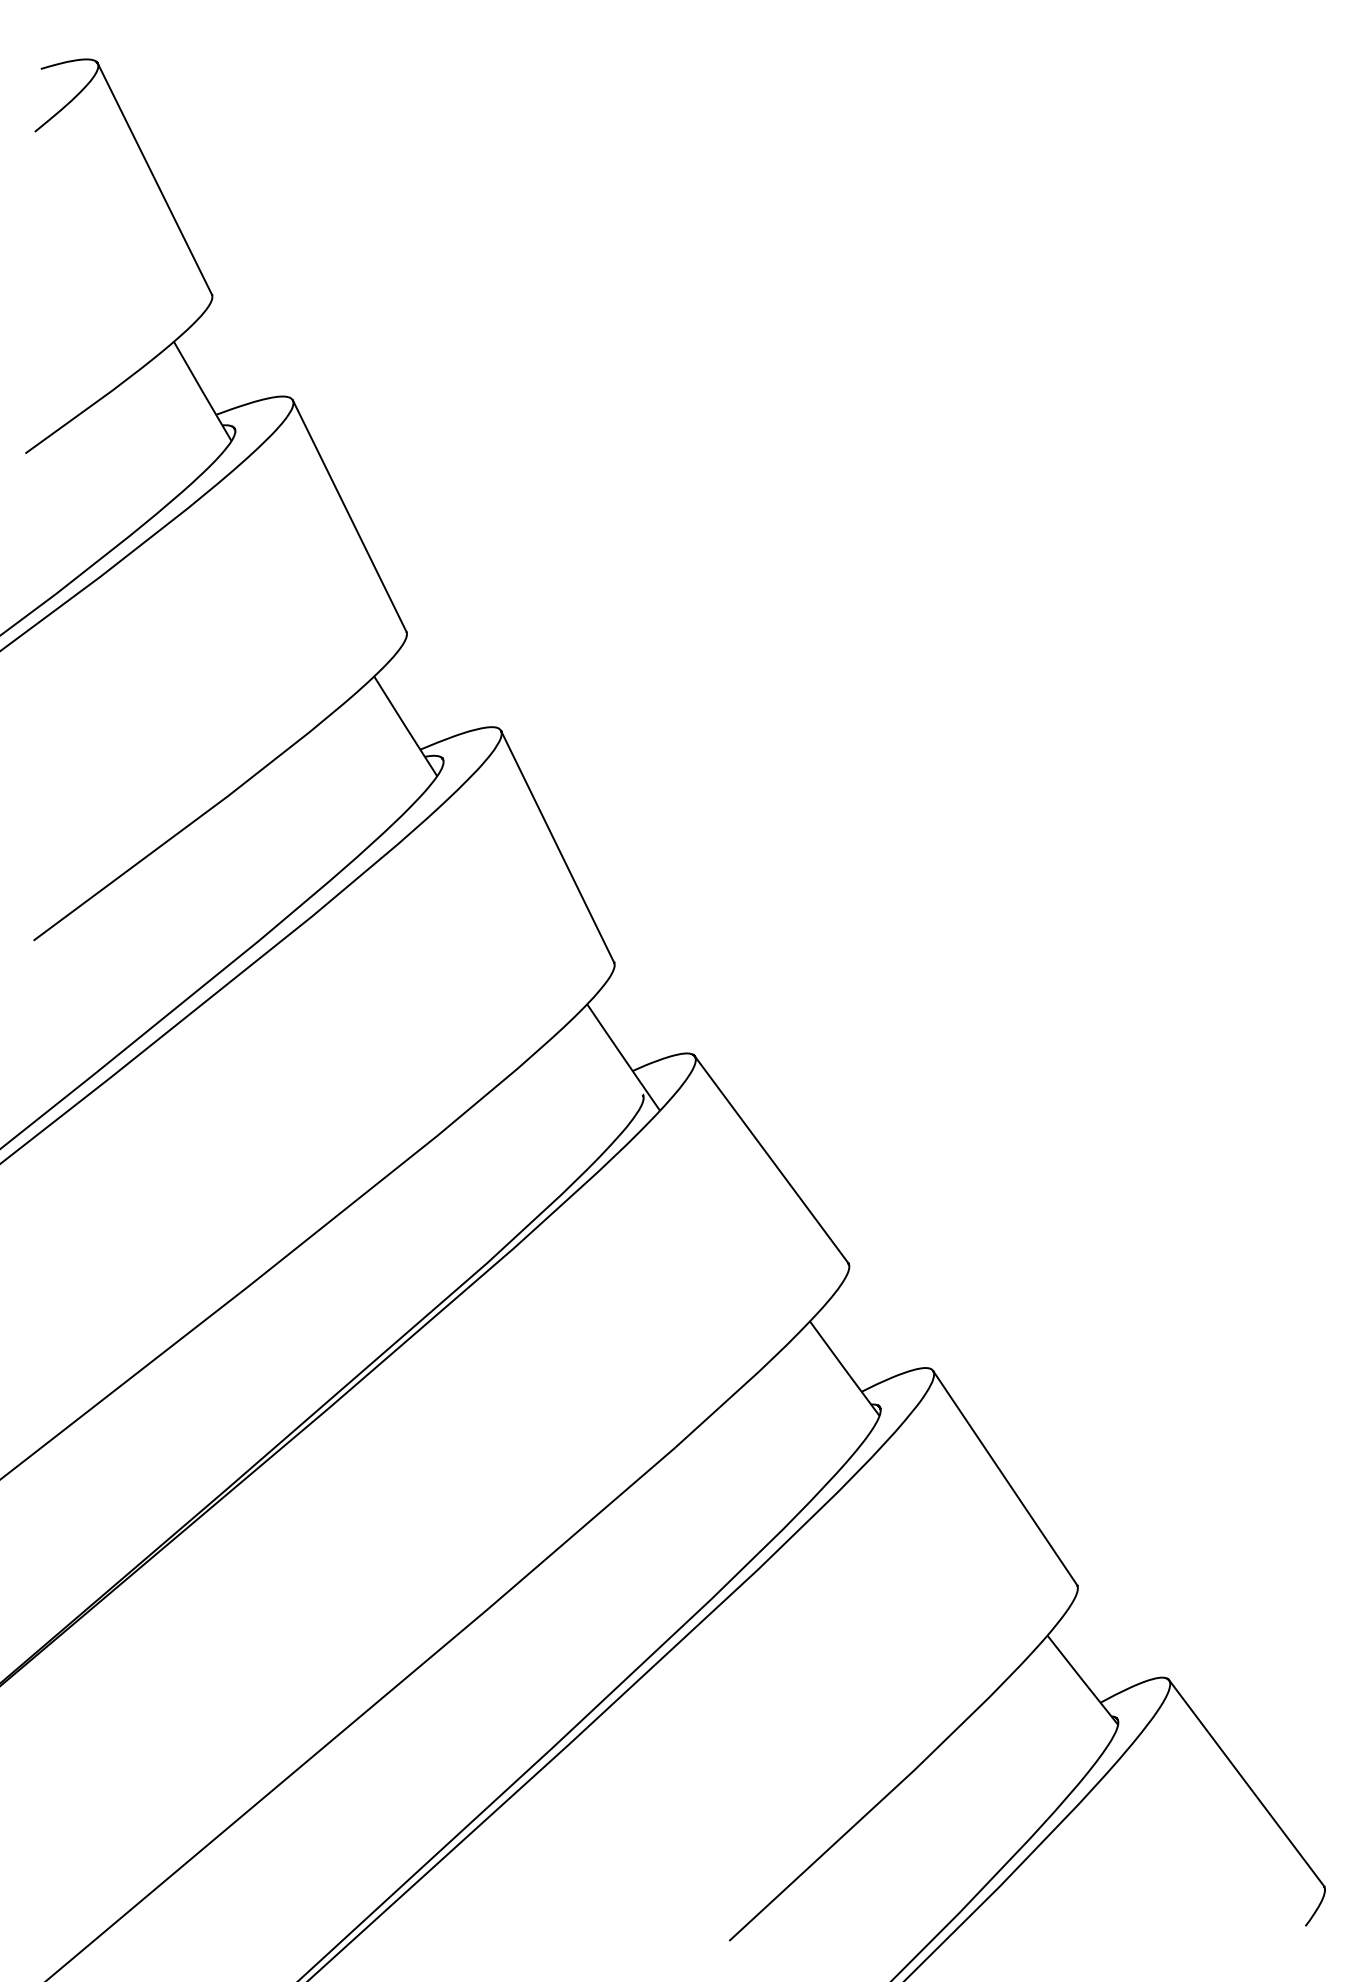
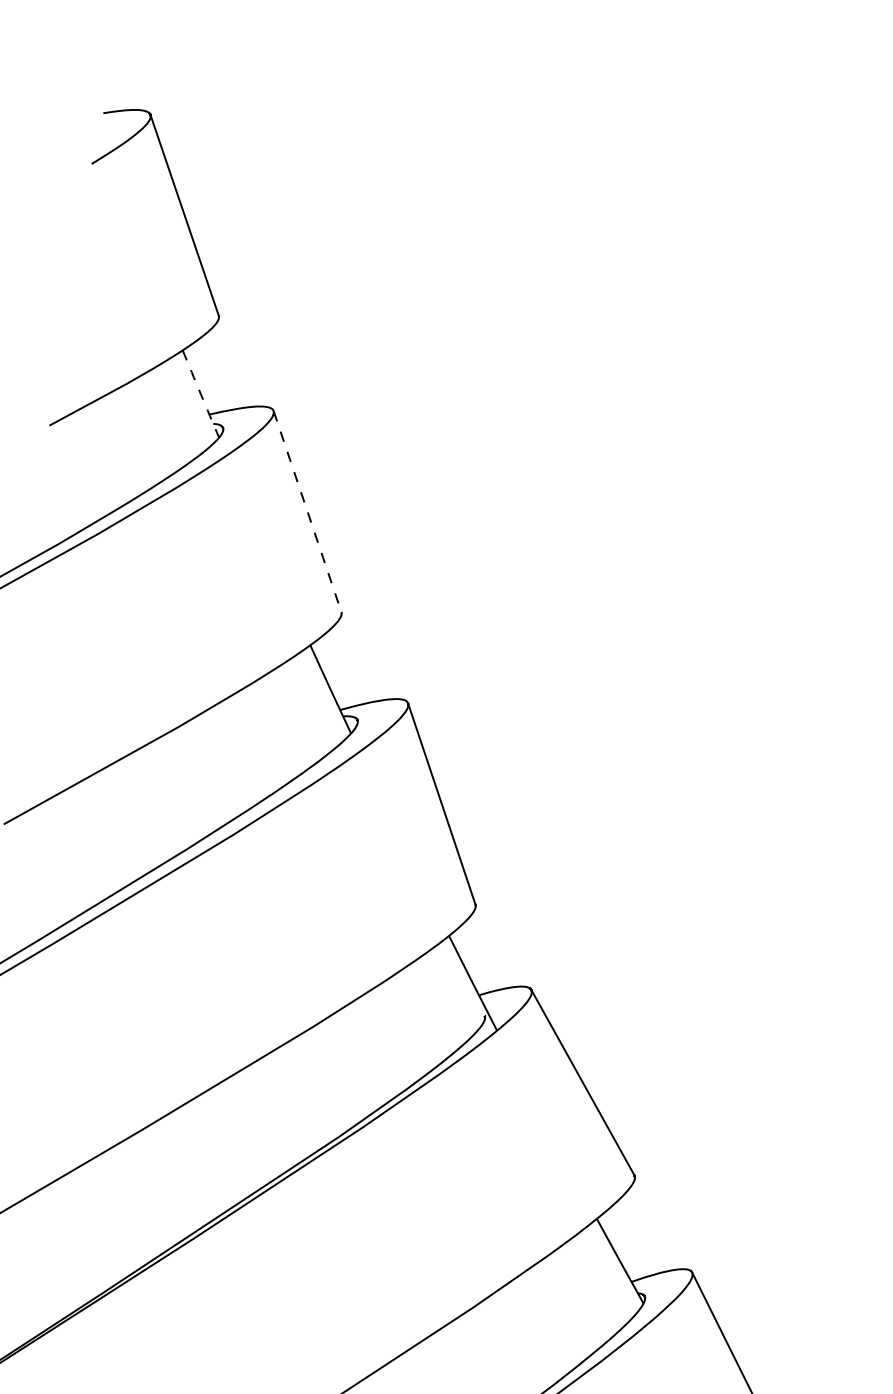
arc: (202, 391) -> (200, 394), solid -> dashed
line: (349, 516) -> (307, 511), solid -> dashed

